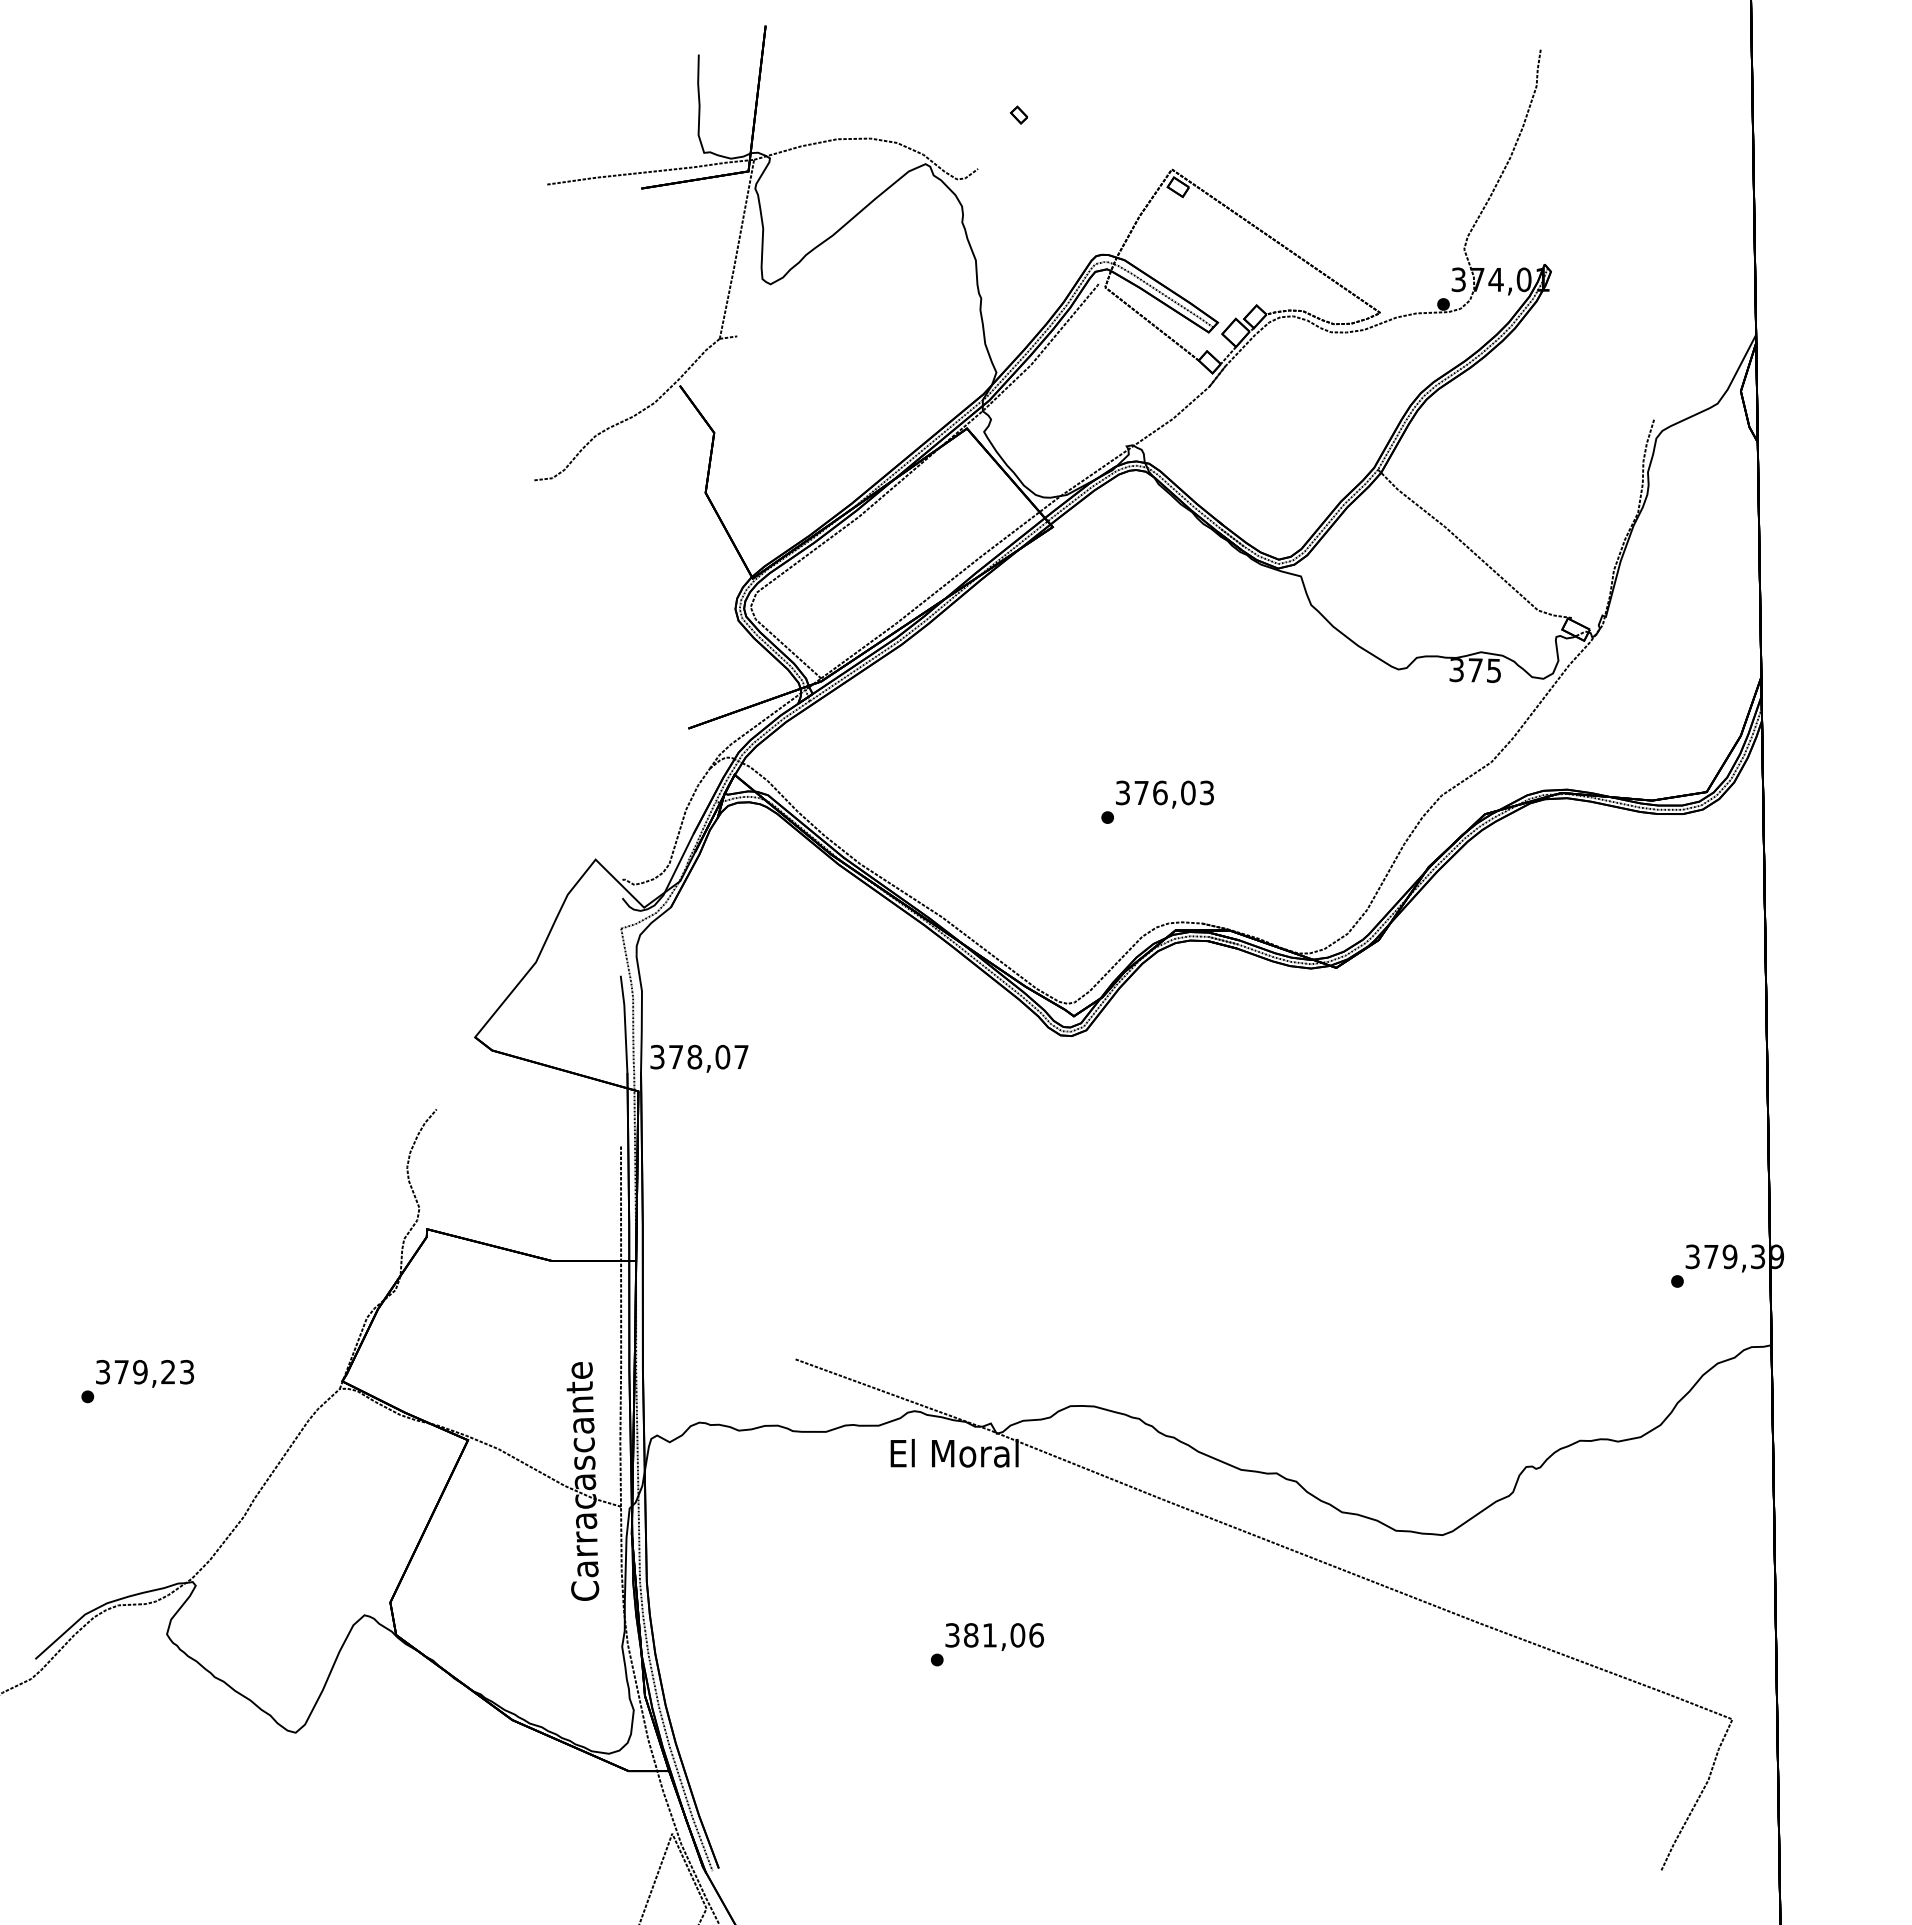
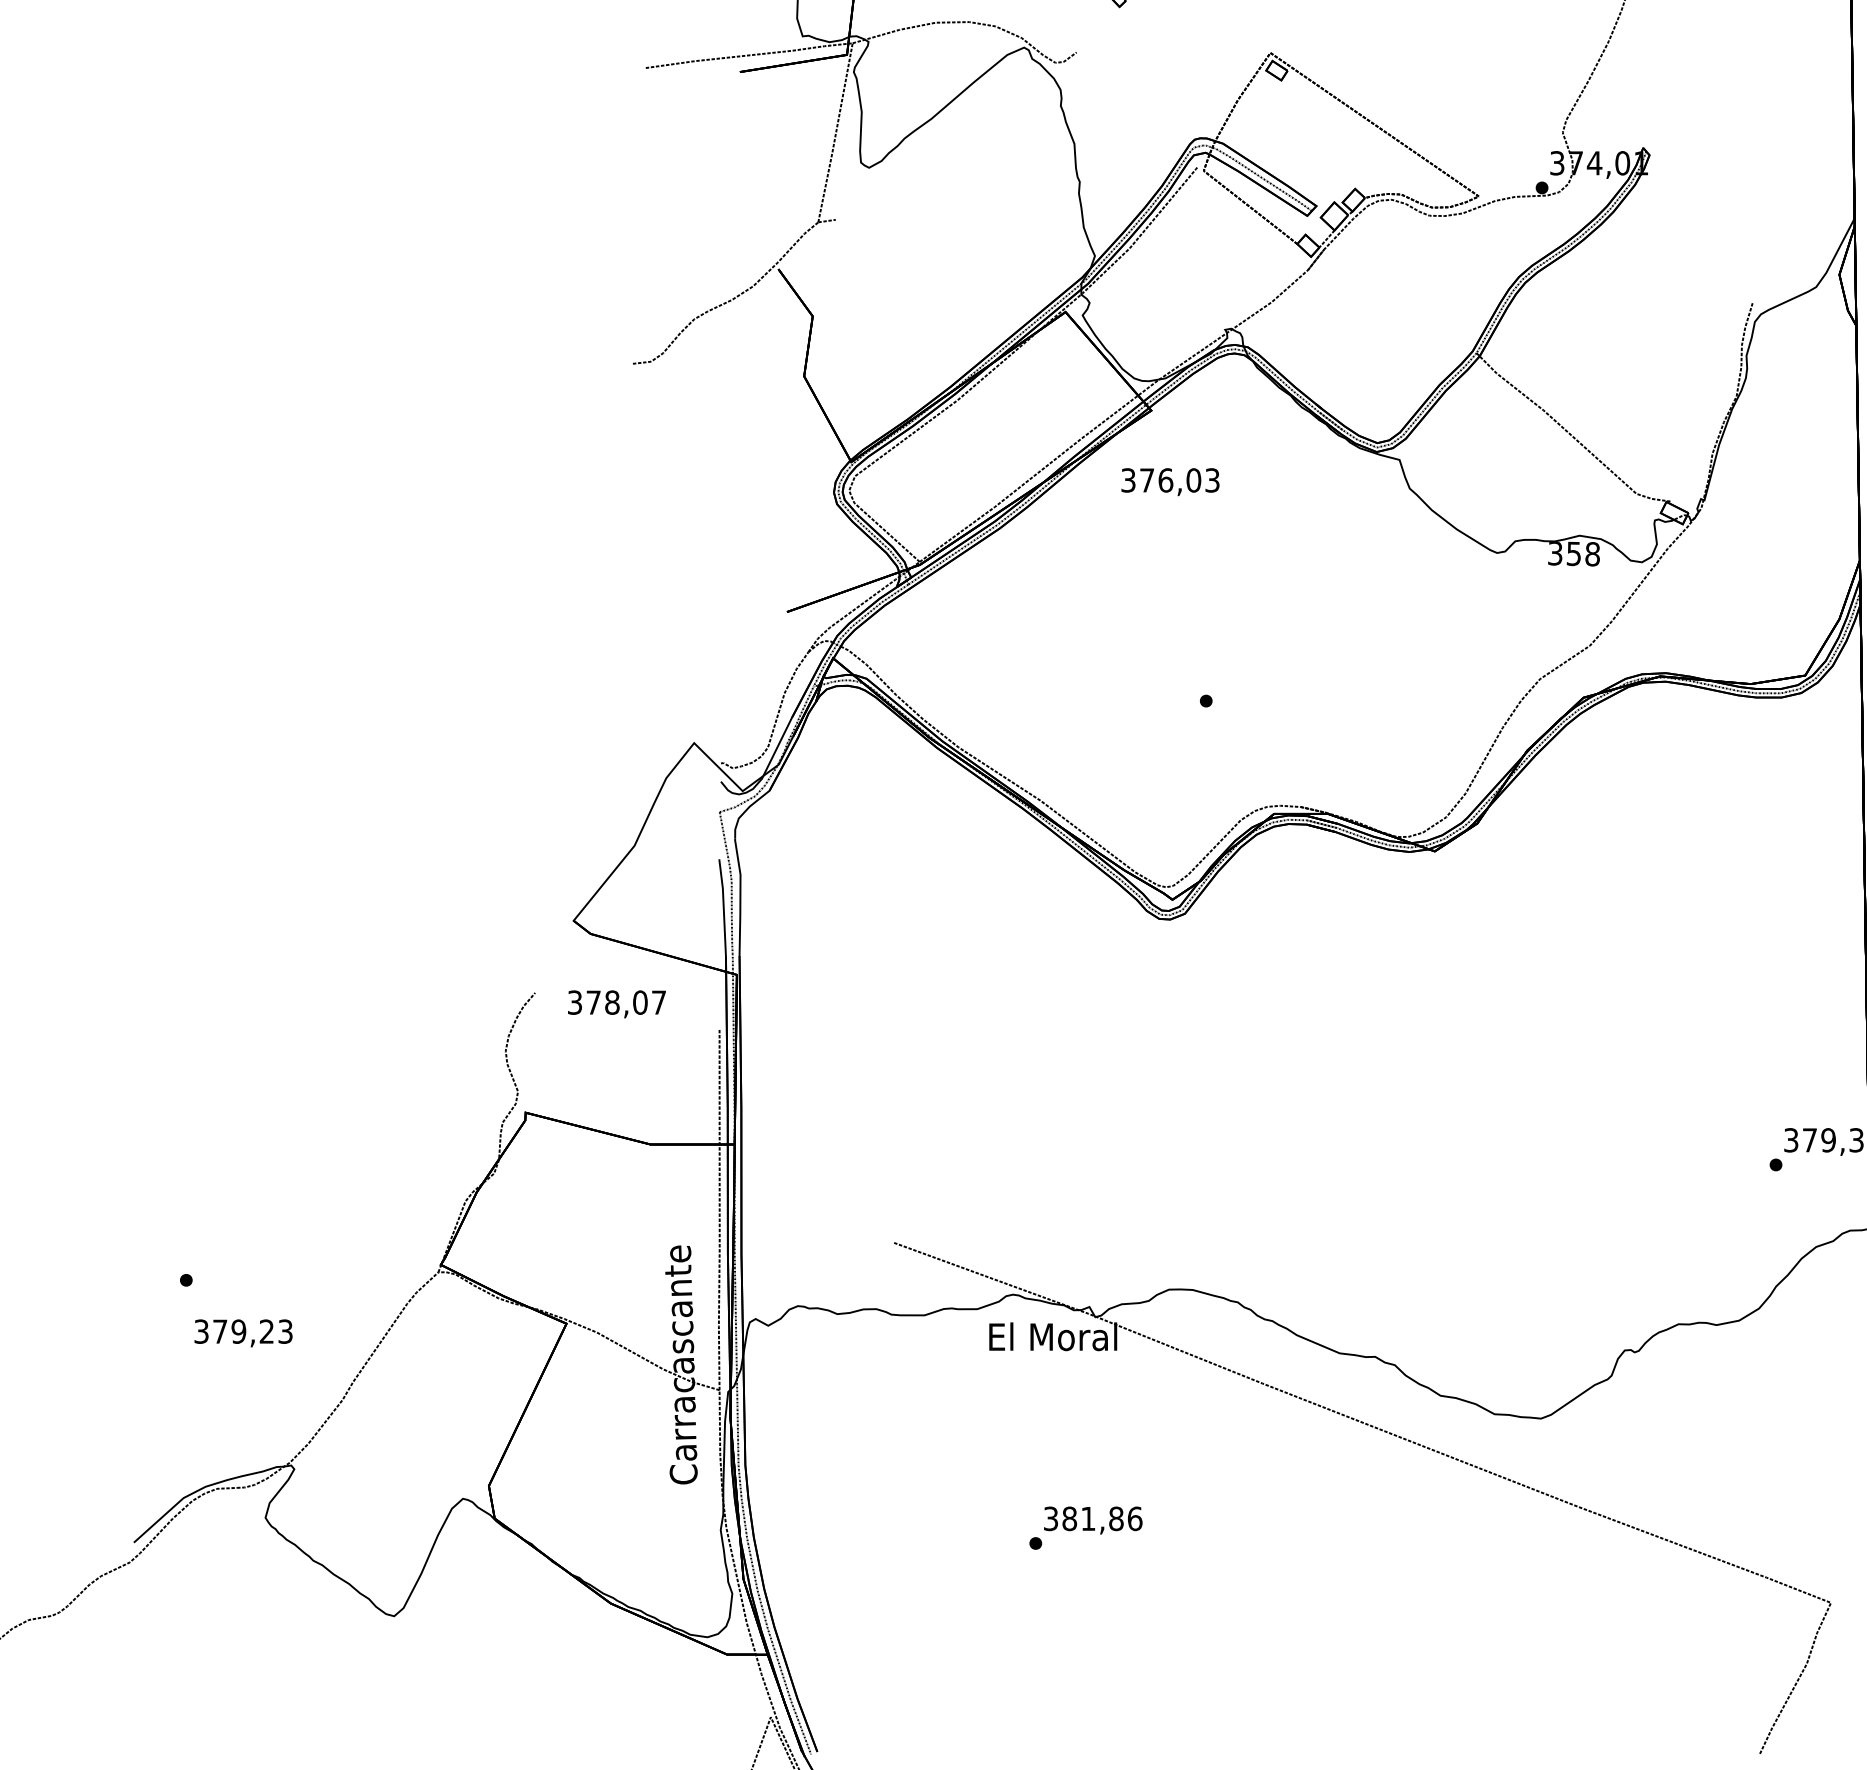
text: (1484, 670) -> (1583, 553), 375 -> 358
text: (1164, 794) -> (1170, 481), moved
text: (699, 1058) -> (617, 1003), moved
text: (144, 1373) -> (243, 1332), moved
text: (1017, 1635) -> (1116, 1518), 381,06 -> 381,86

